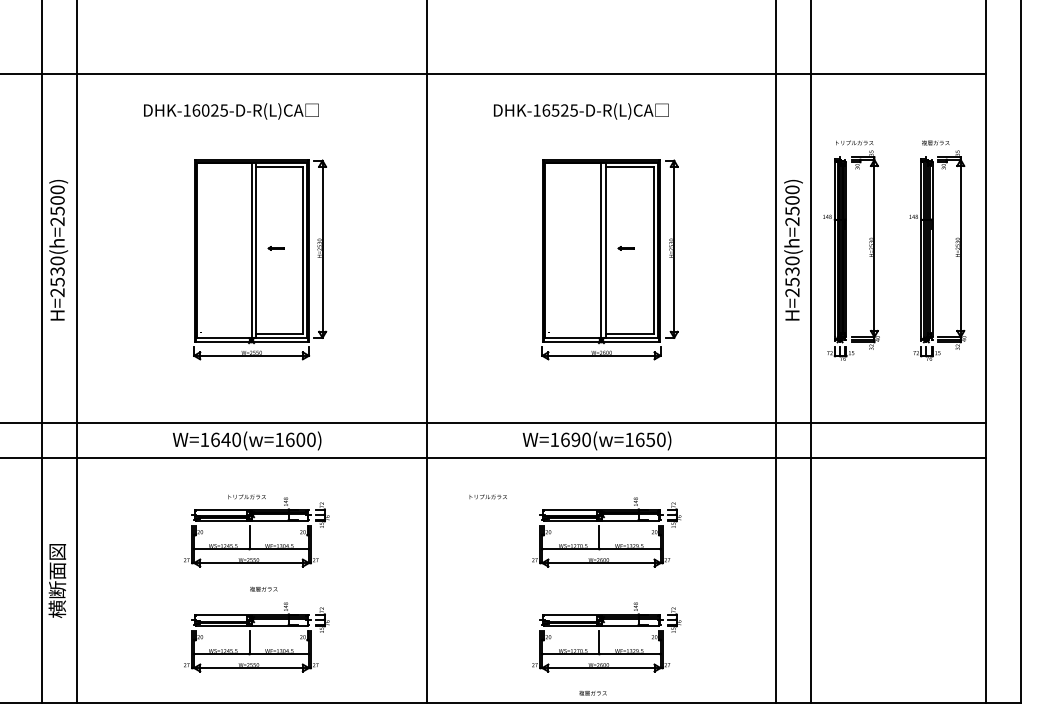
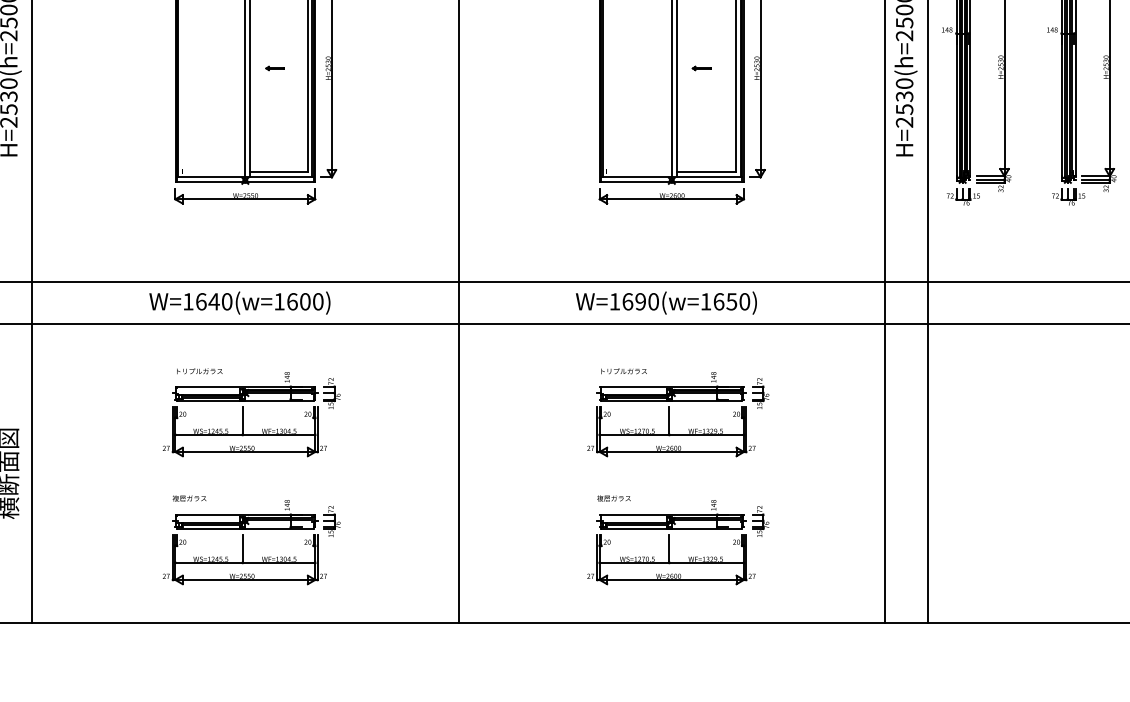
text: (246, 496) -> (198, 370), moved
text: (487, 496) -> (623, 370), moved
text: (263, 588) -> (189, 497), moved
text: (592, 693) -> (613, 498), moved

